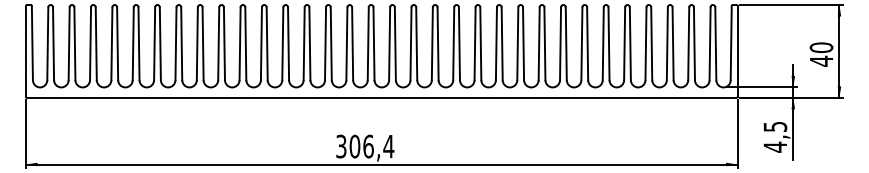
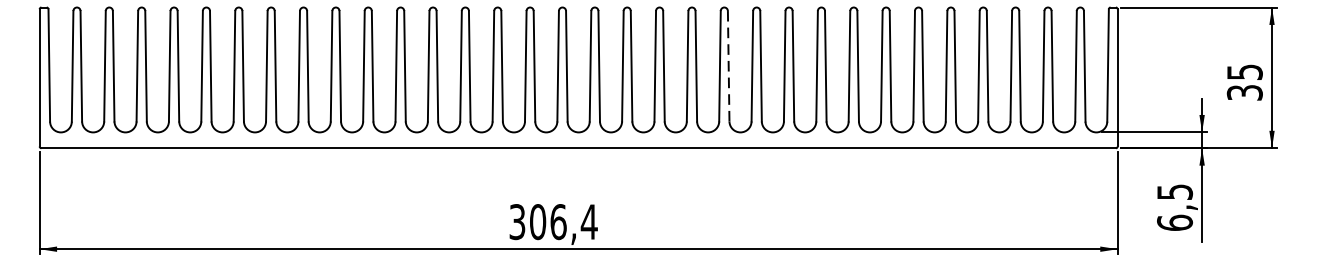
line: (480, 43) -> (728, 65), solid -> dashed
text: (821, 54) -> (1244, 82), 40 -> 35
text: (775, 146) -> (1175, 221), 4,5 -> 6,5

